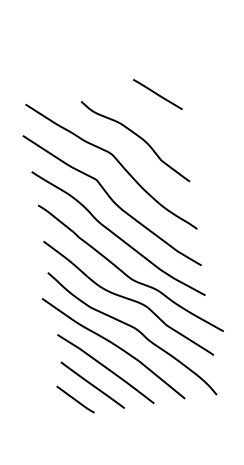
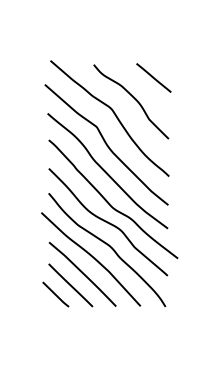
line: (157, 93) -> (153, 77), moved

